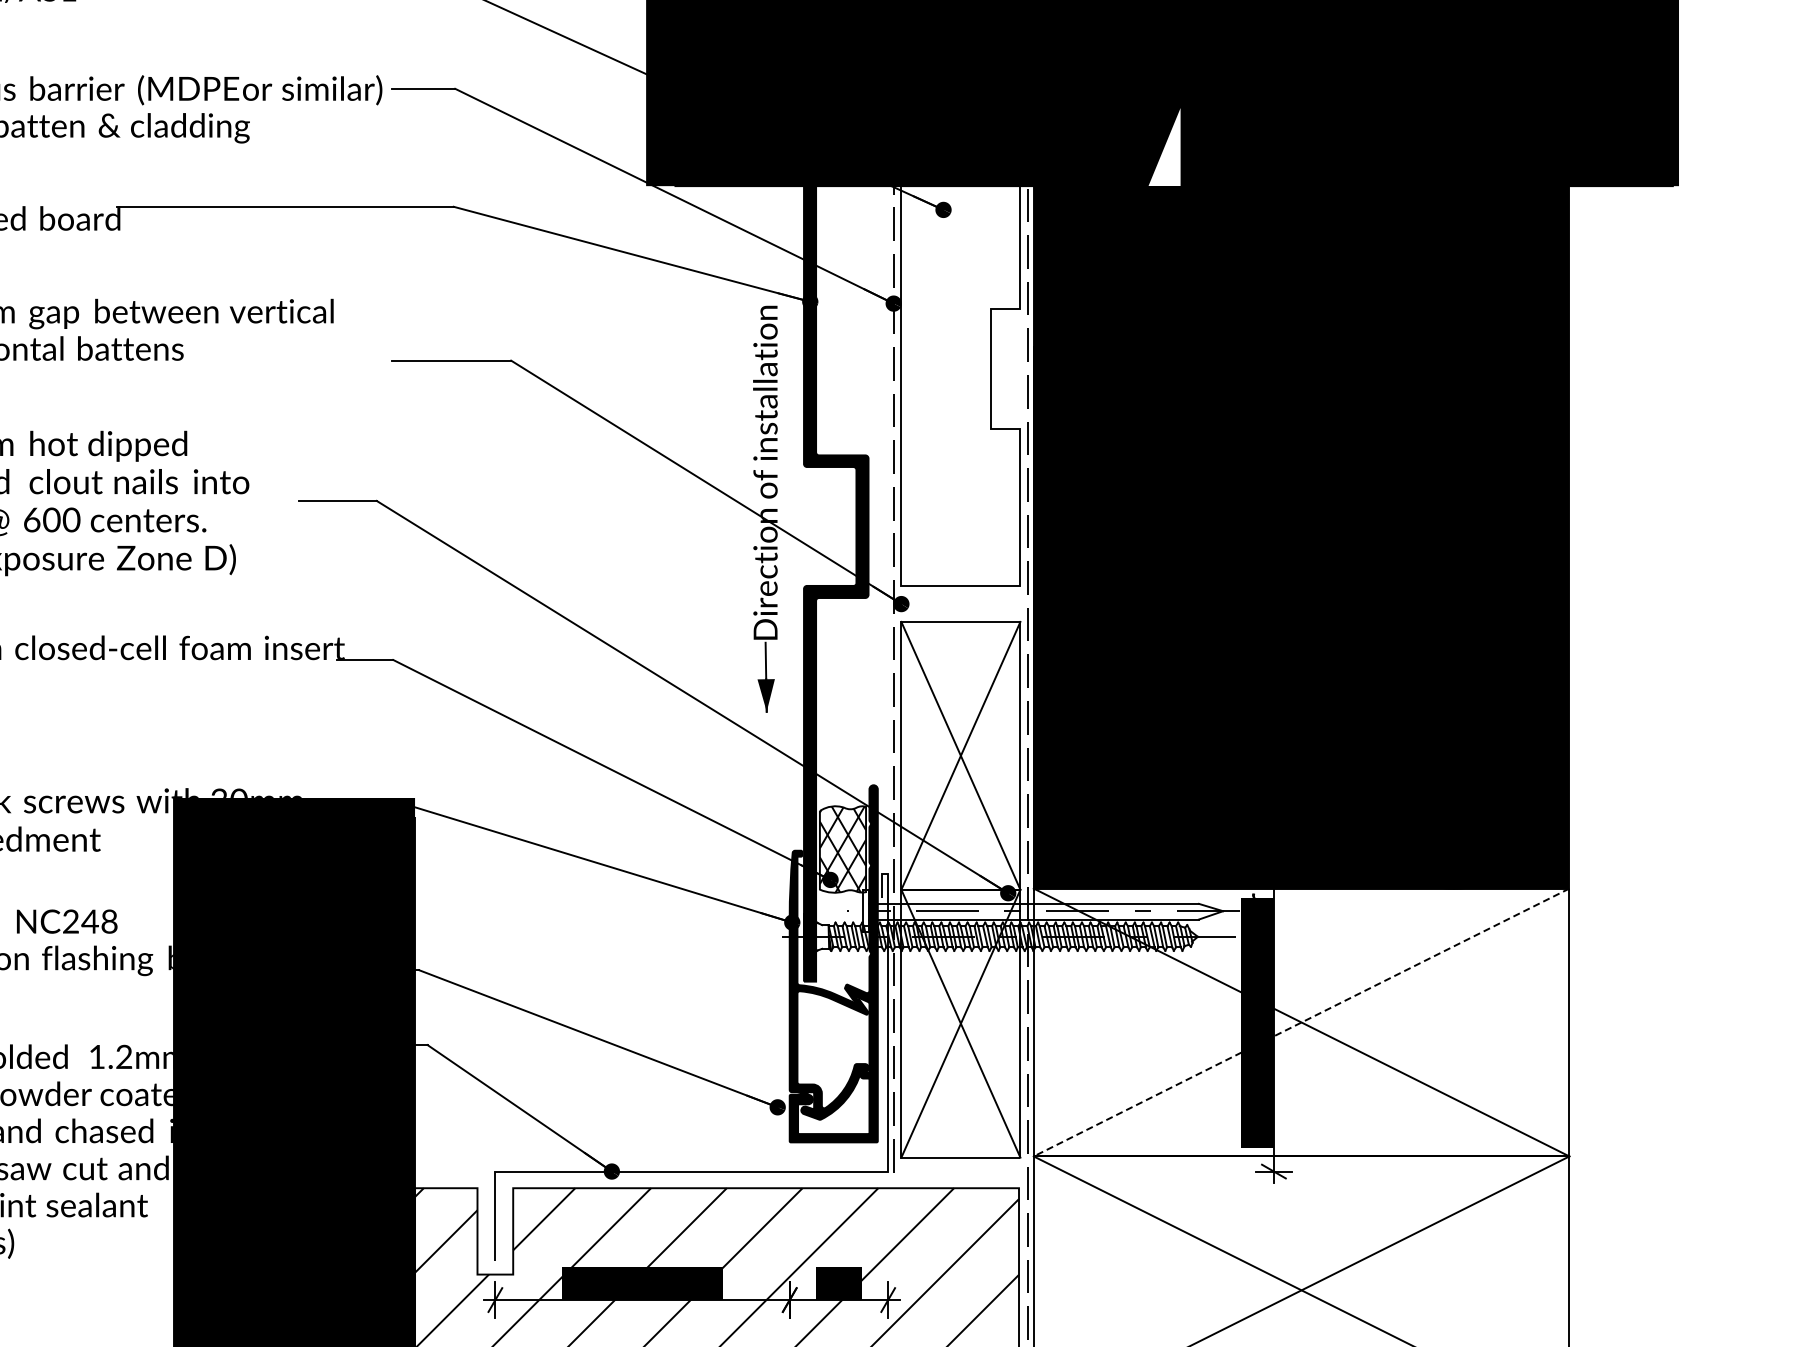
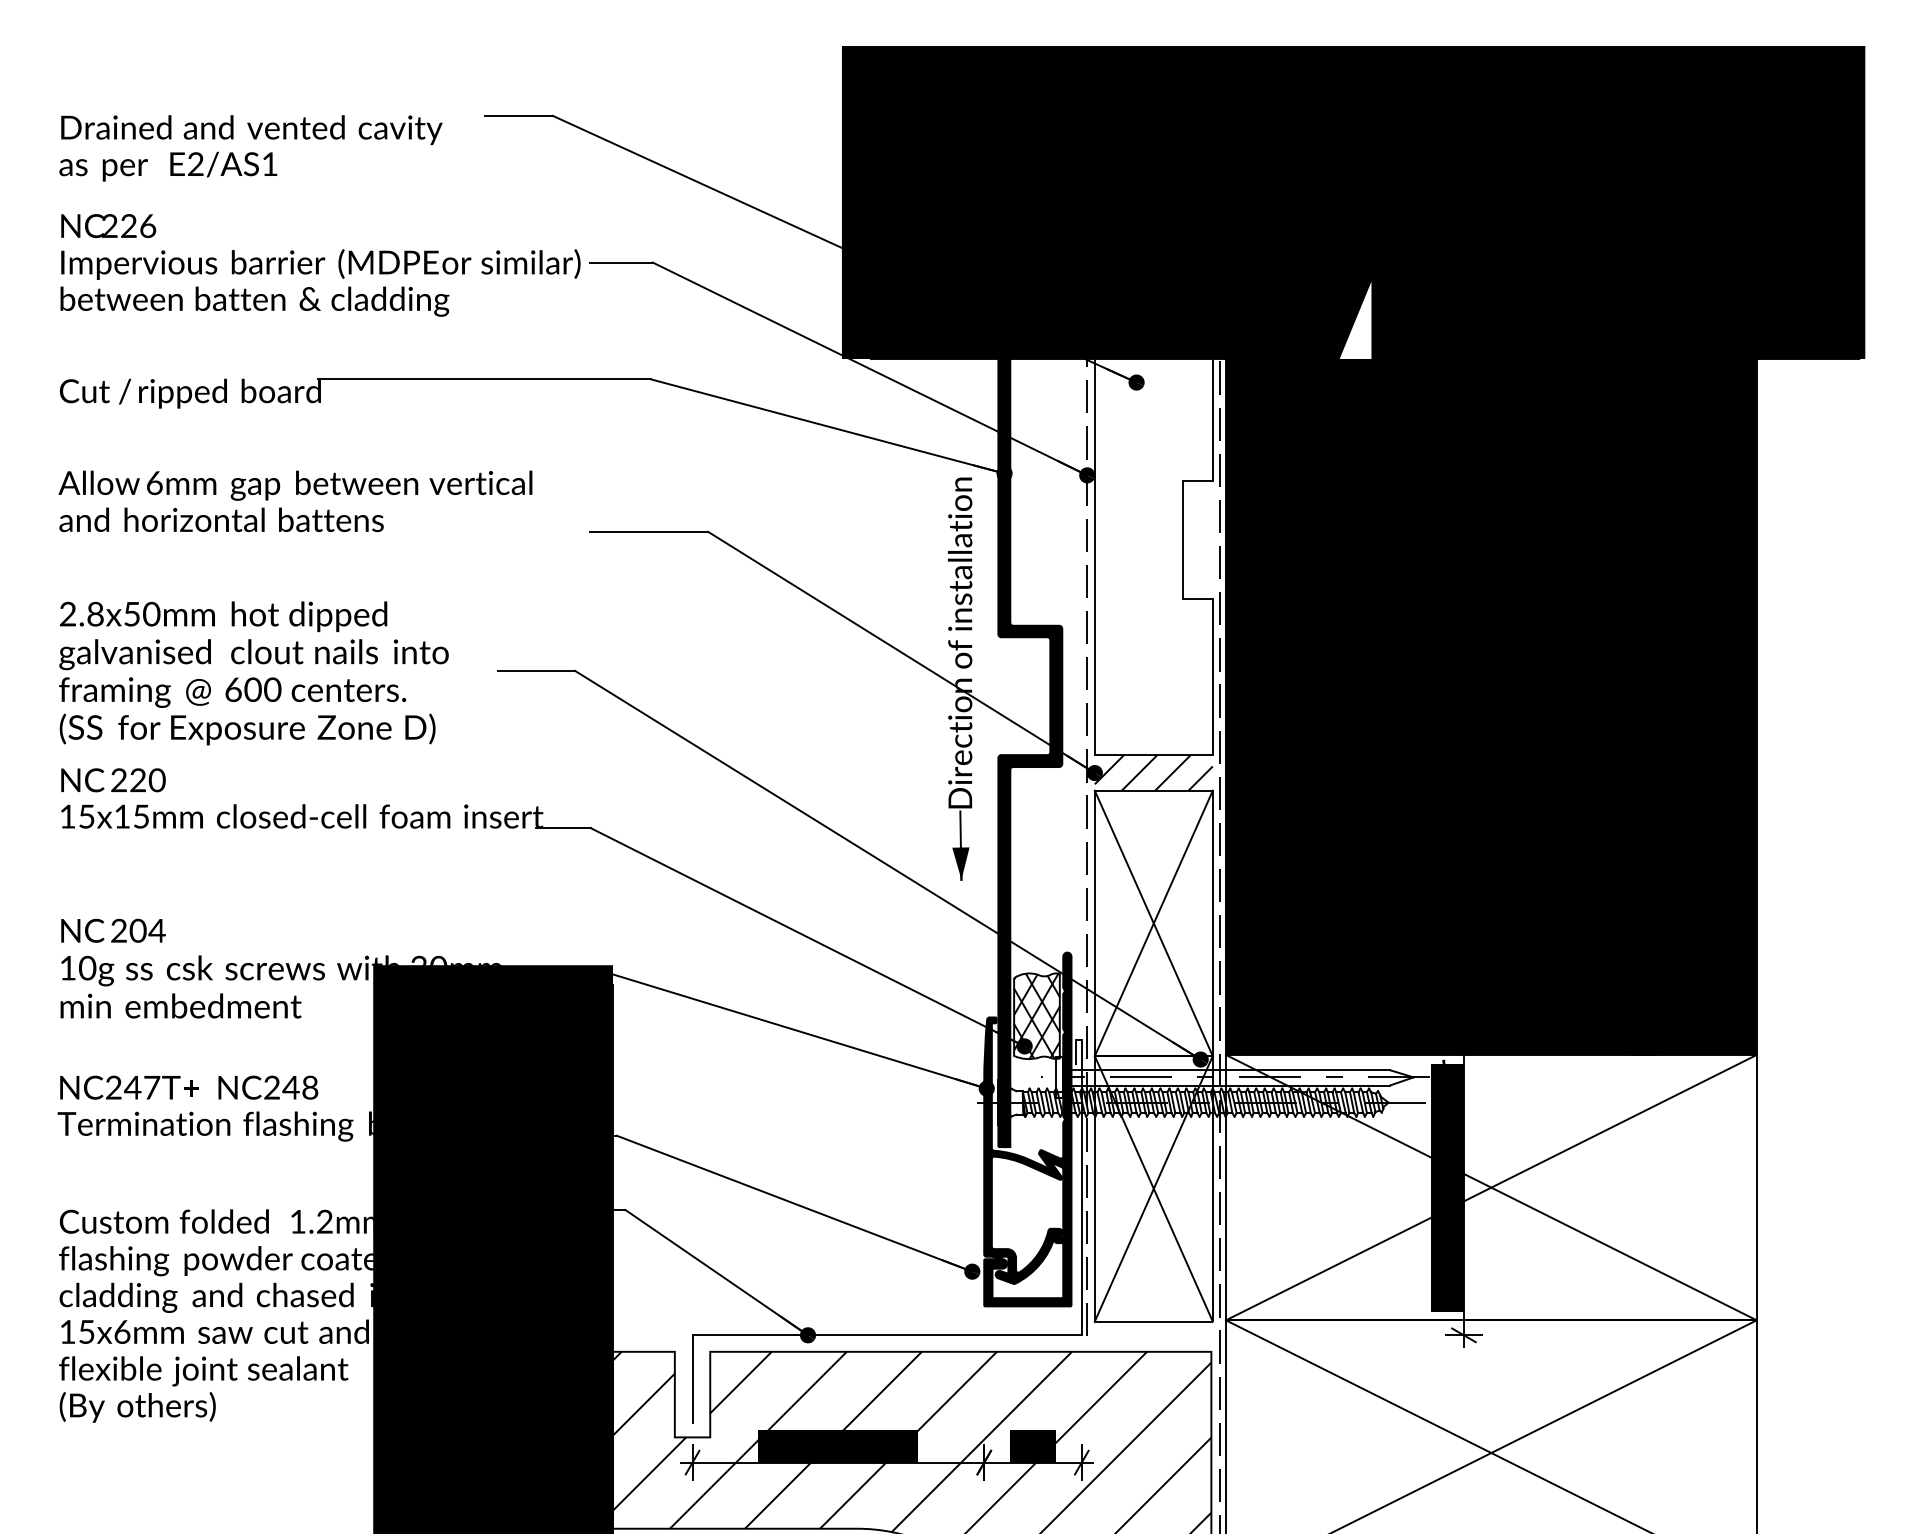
hatch: (960, 603) -> (1153, 772), added
line: (1301, 1022) -> (1491, 1187), dashed -> solid

